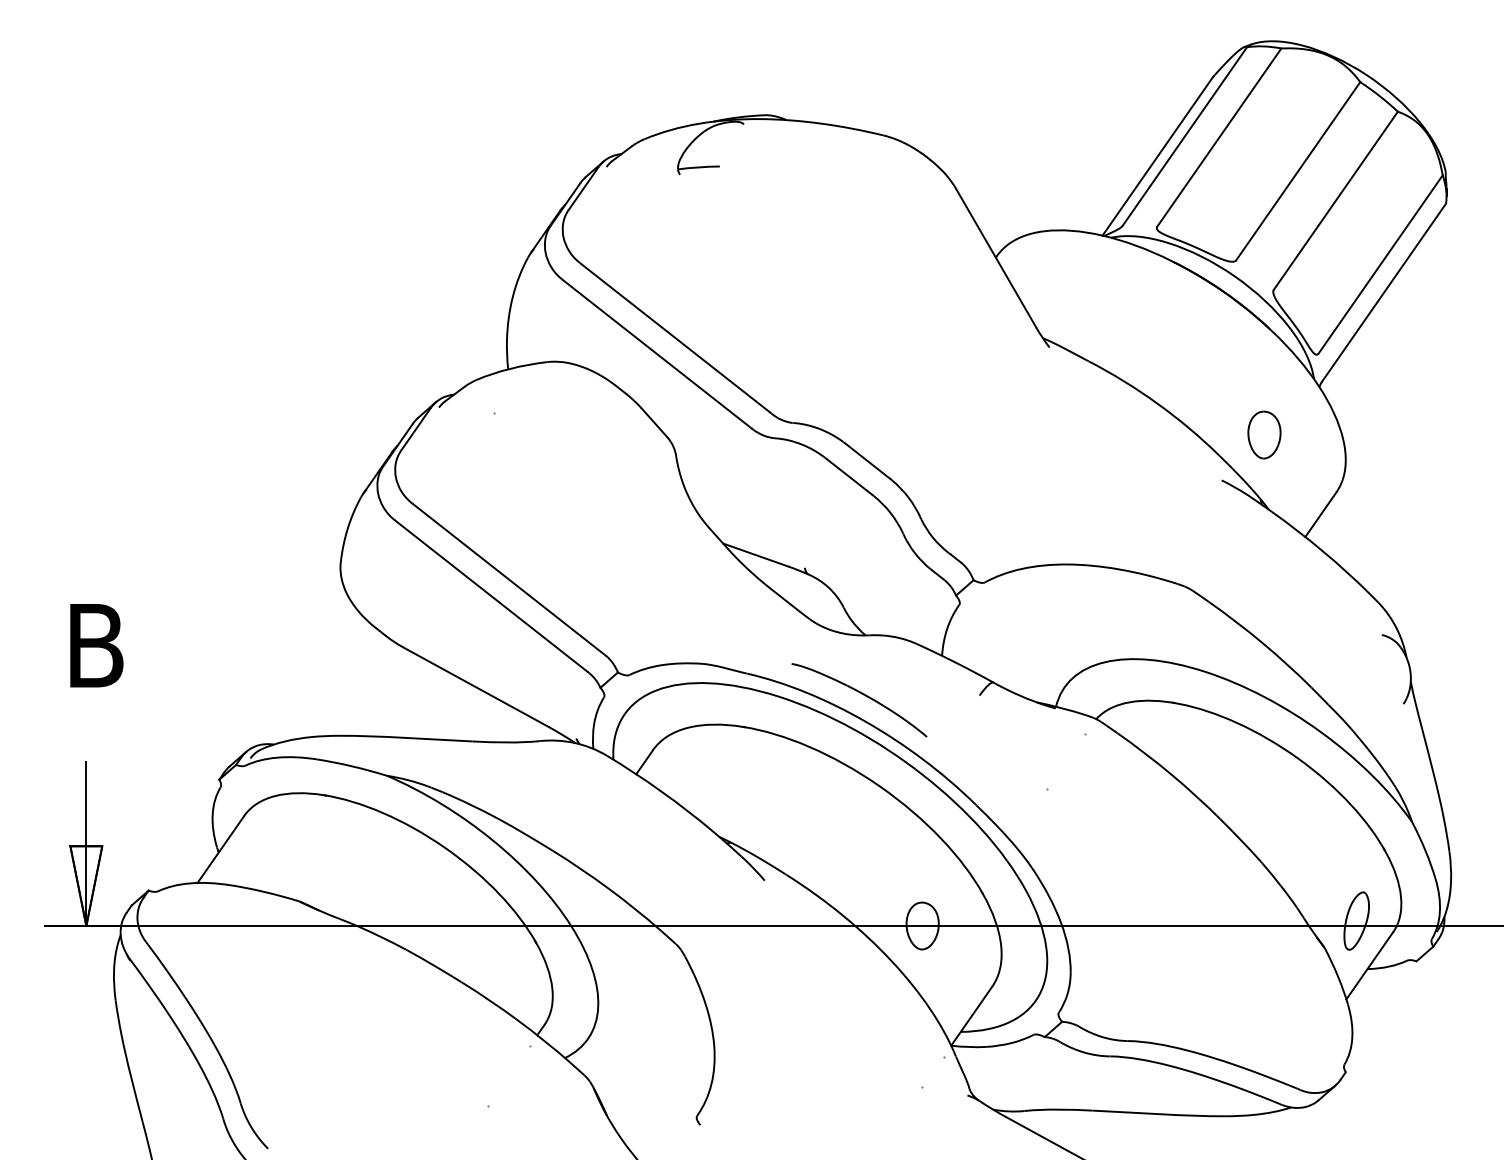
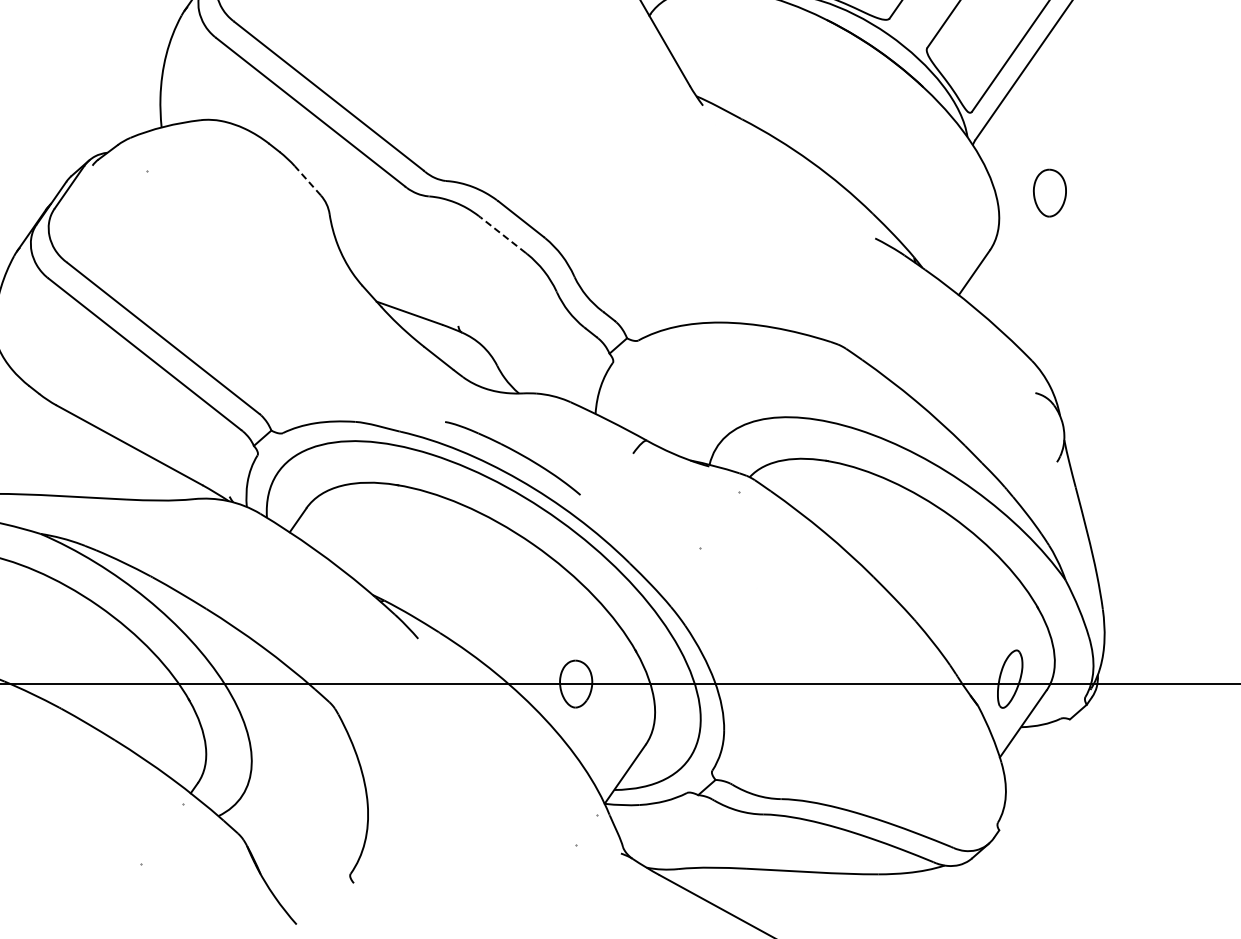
line: (654, 422) -> (307, 180), solid -> dashed
part: (1264, 434) -> (1049, 192), moved
line: (849, 477) -> (502, 235), solid -> dashed

